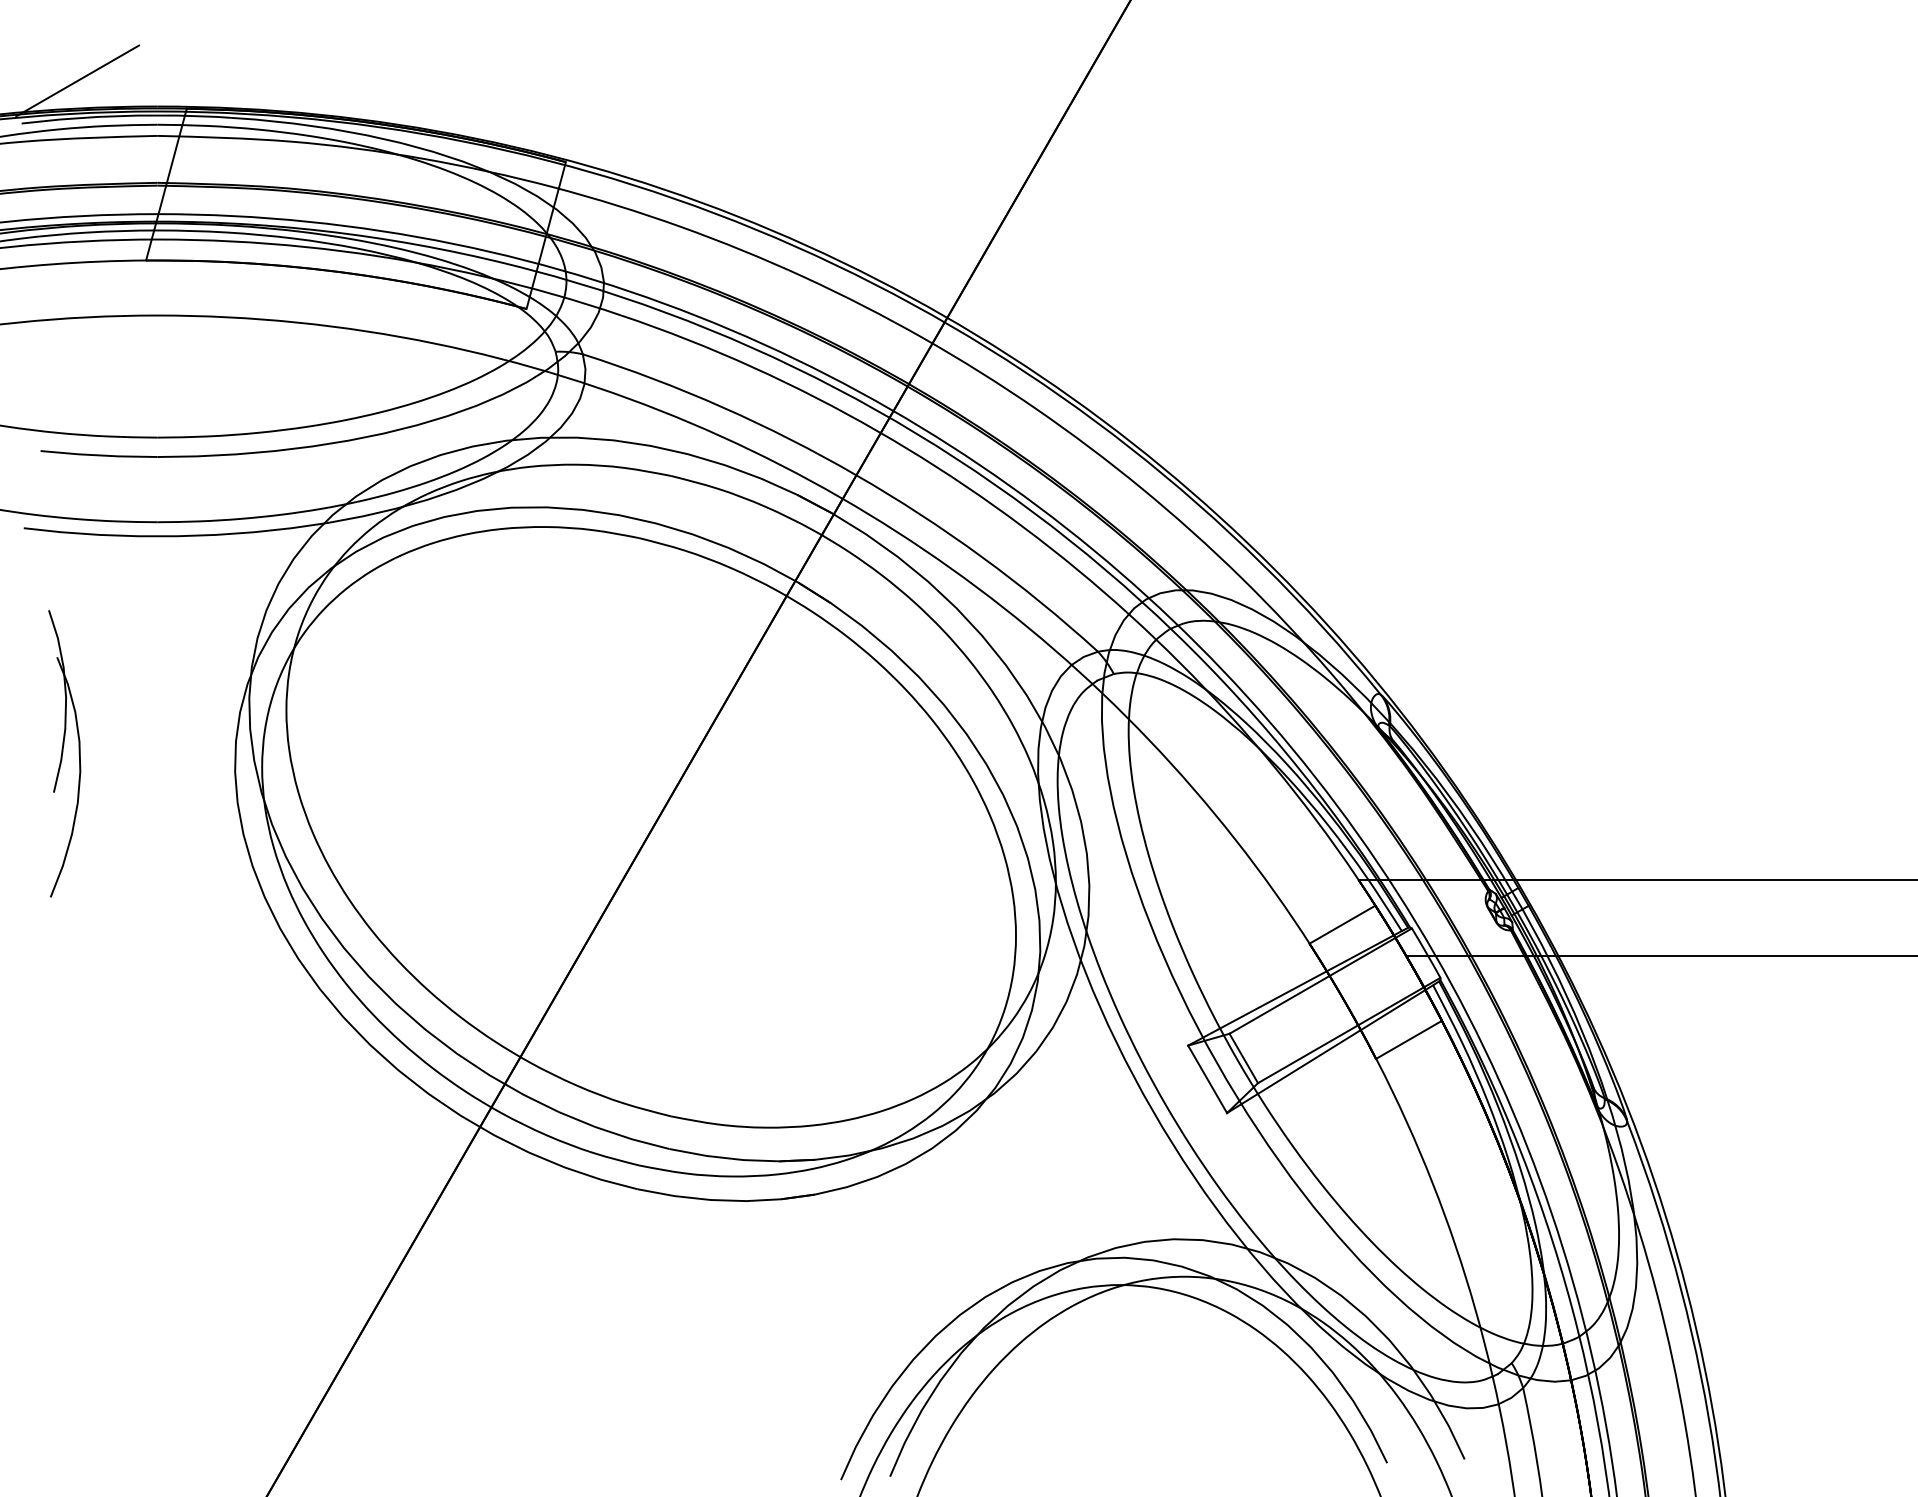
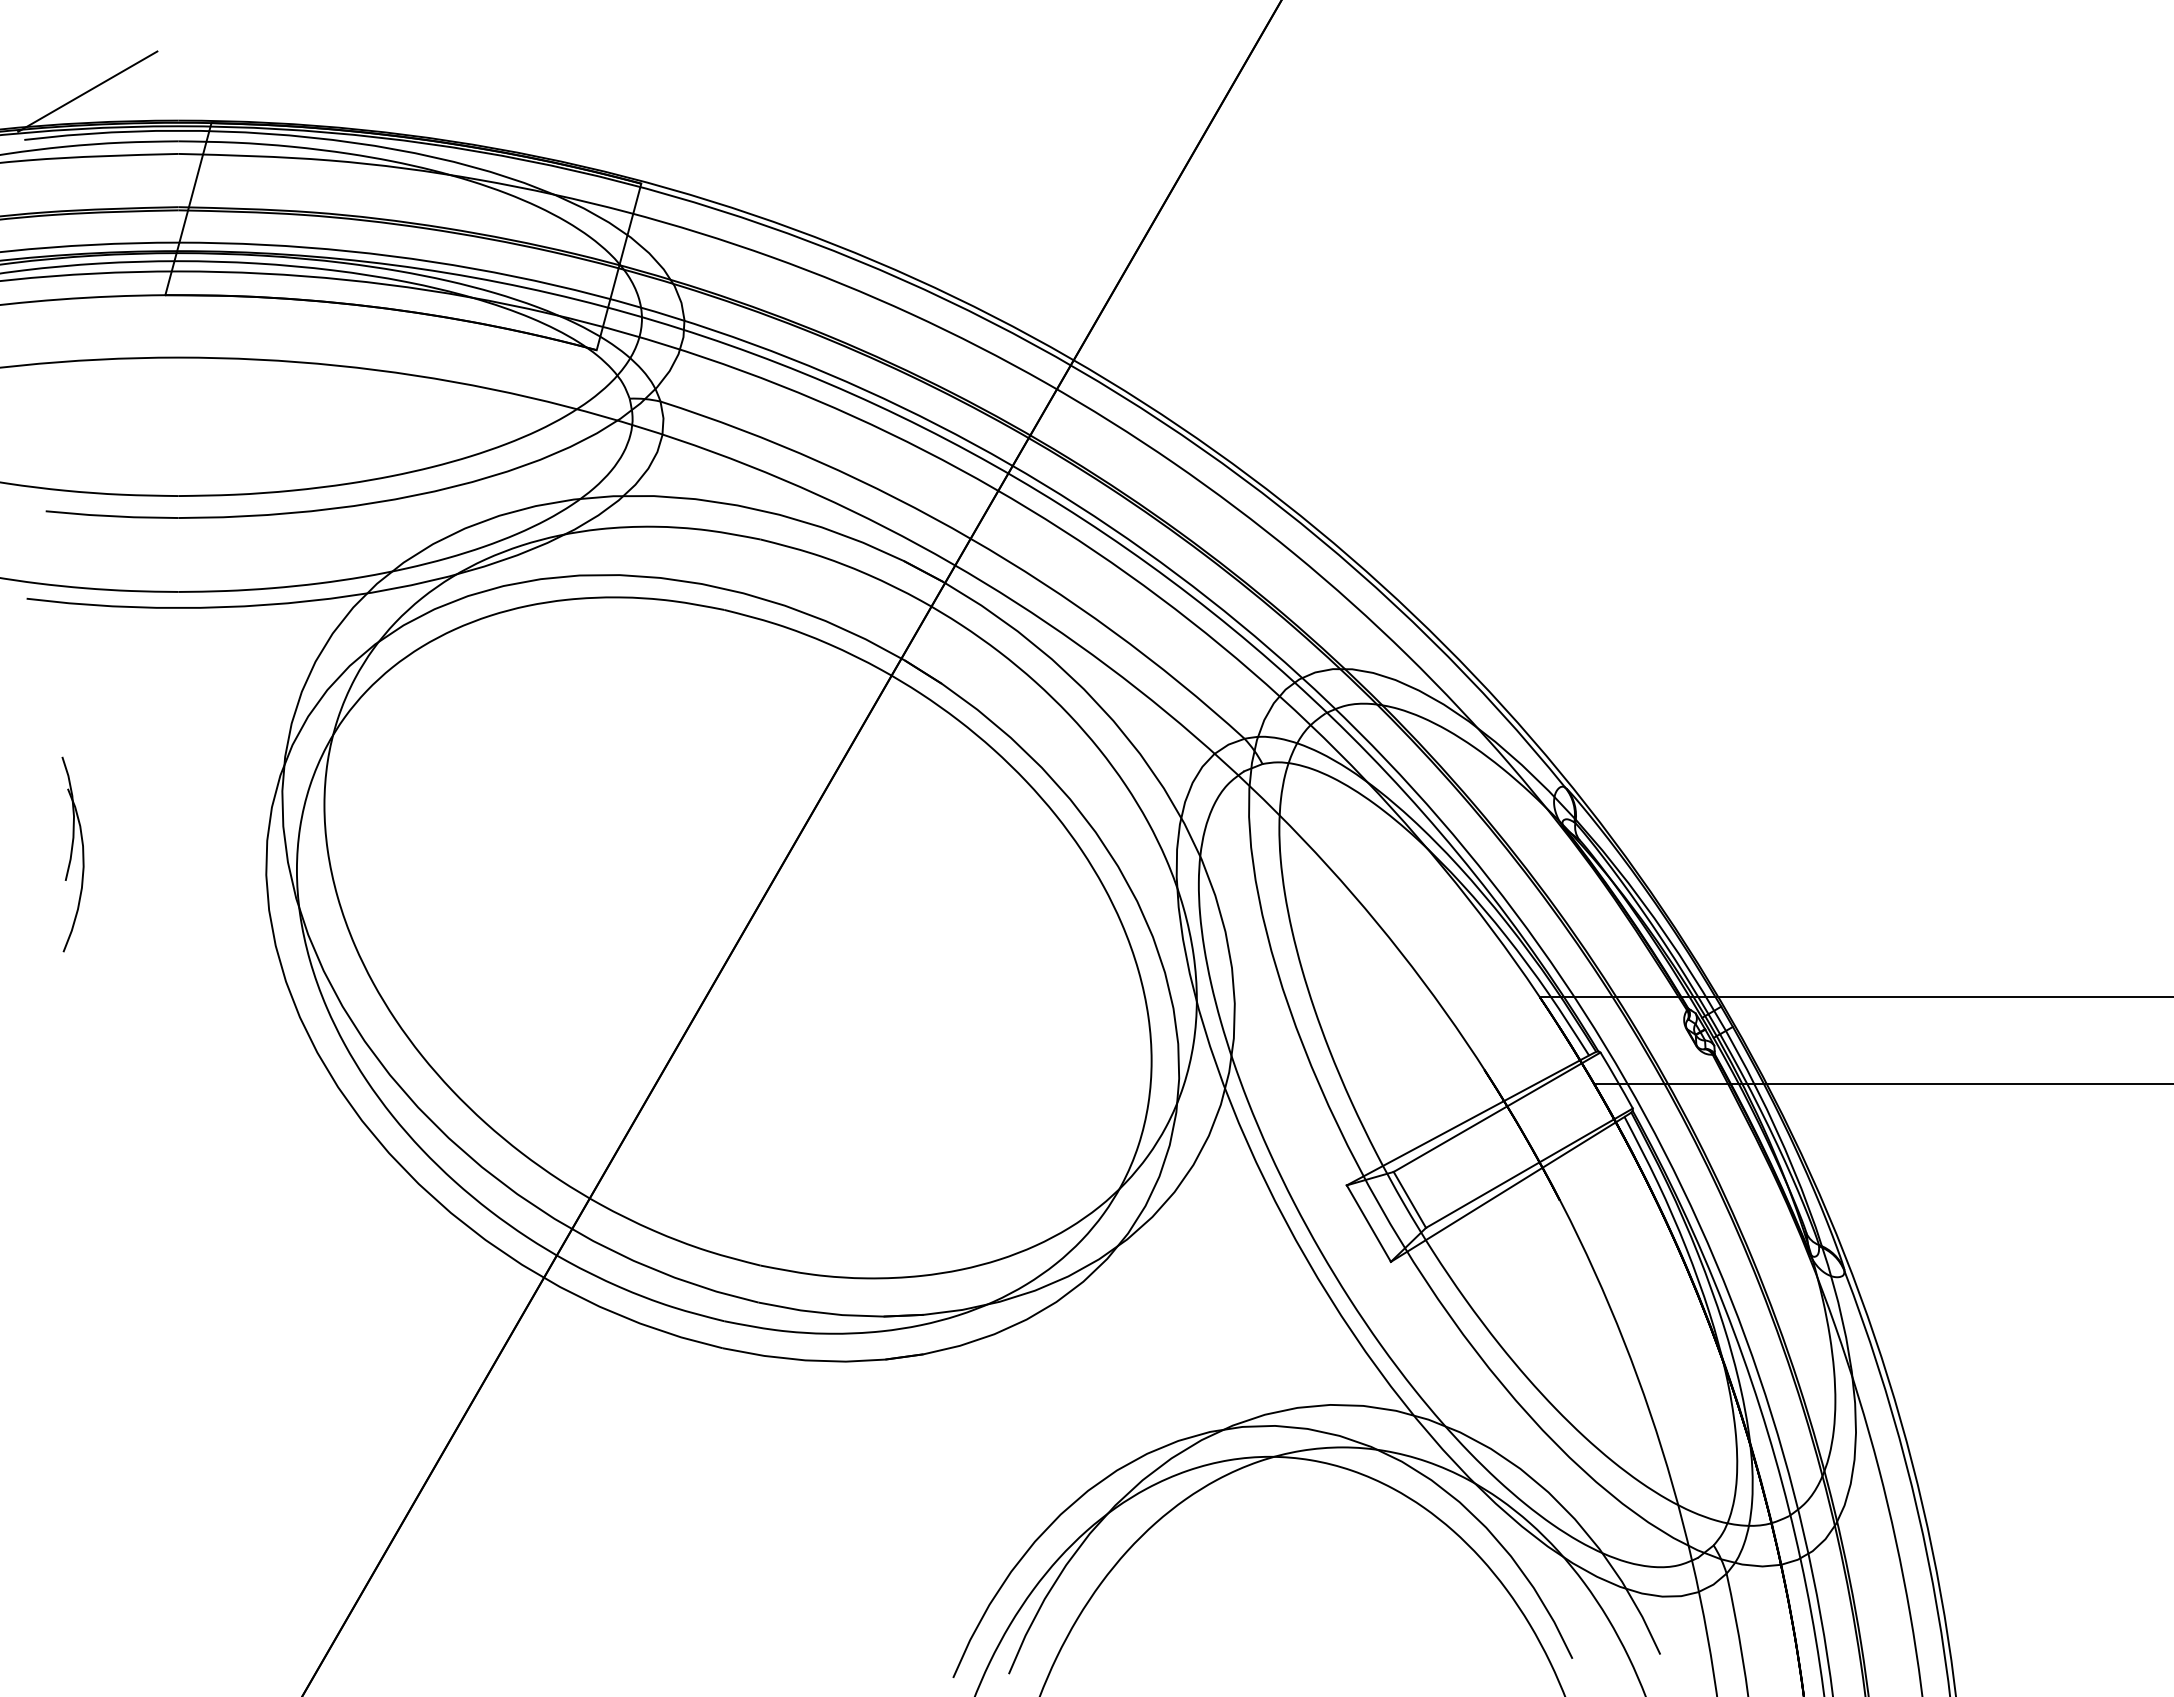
part: (64, 753) -> (72, 854), size x0.6
line: (1342, 924) -> (1521, 1047), removed
line: (1408, 1039) -> (1596, 1178), removed

